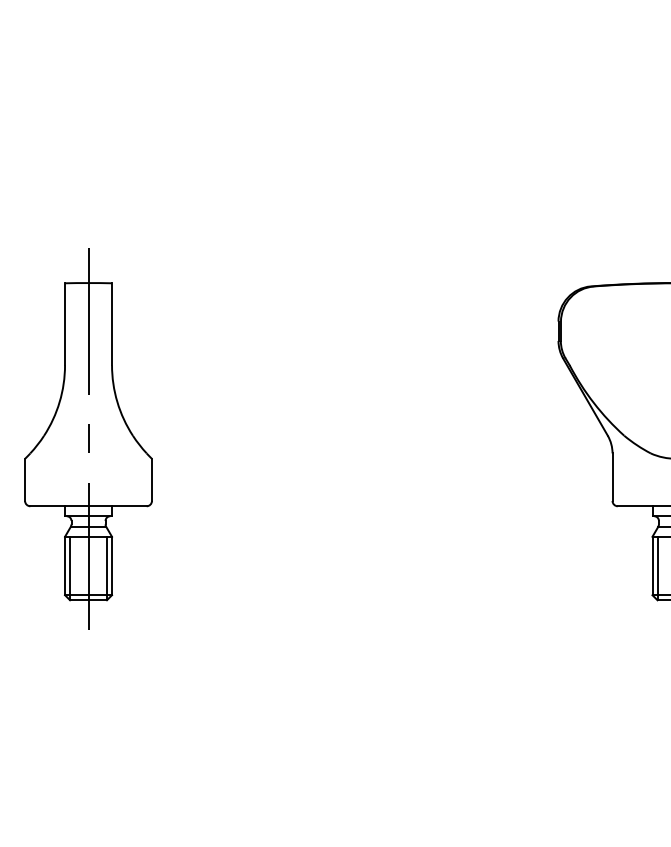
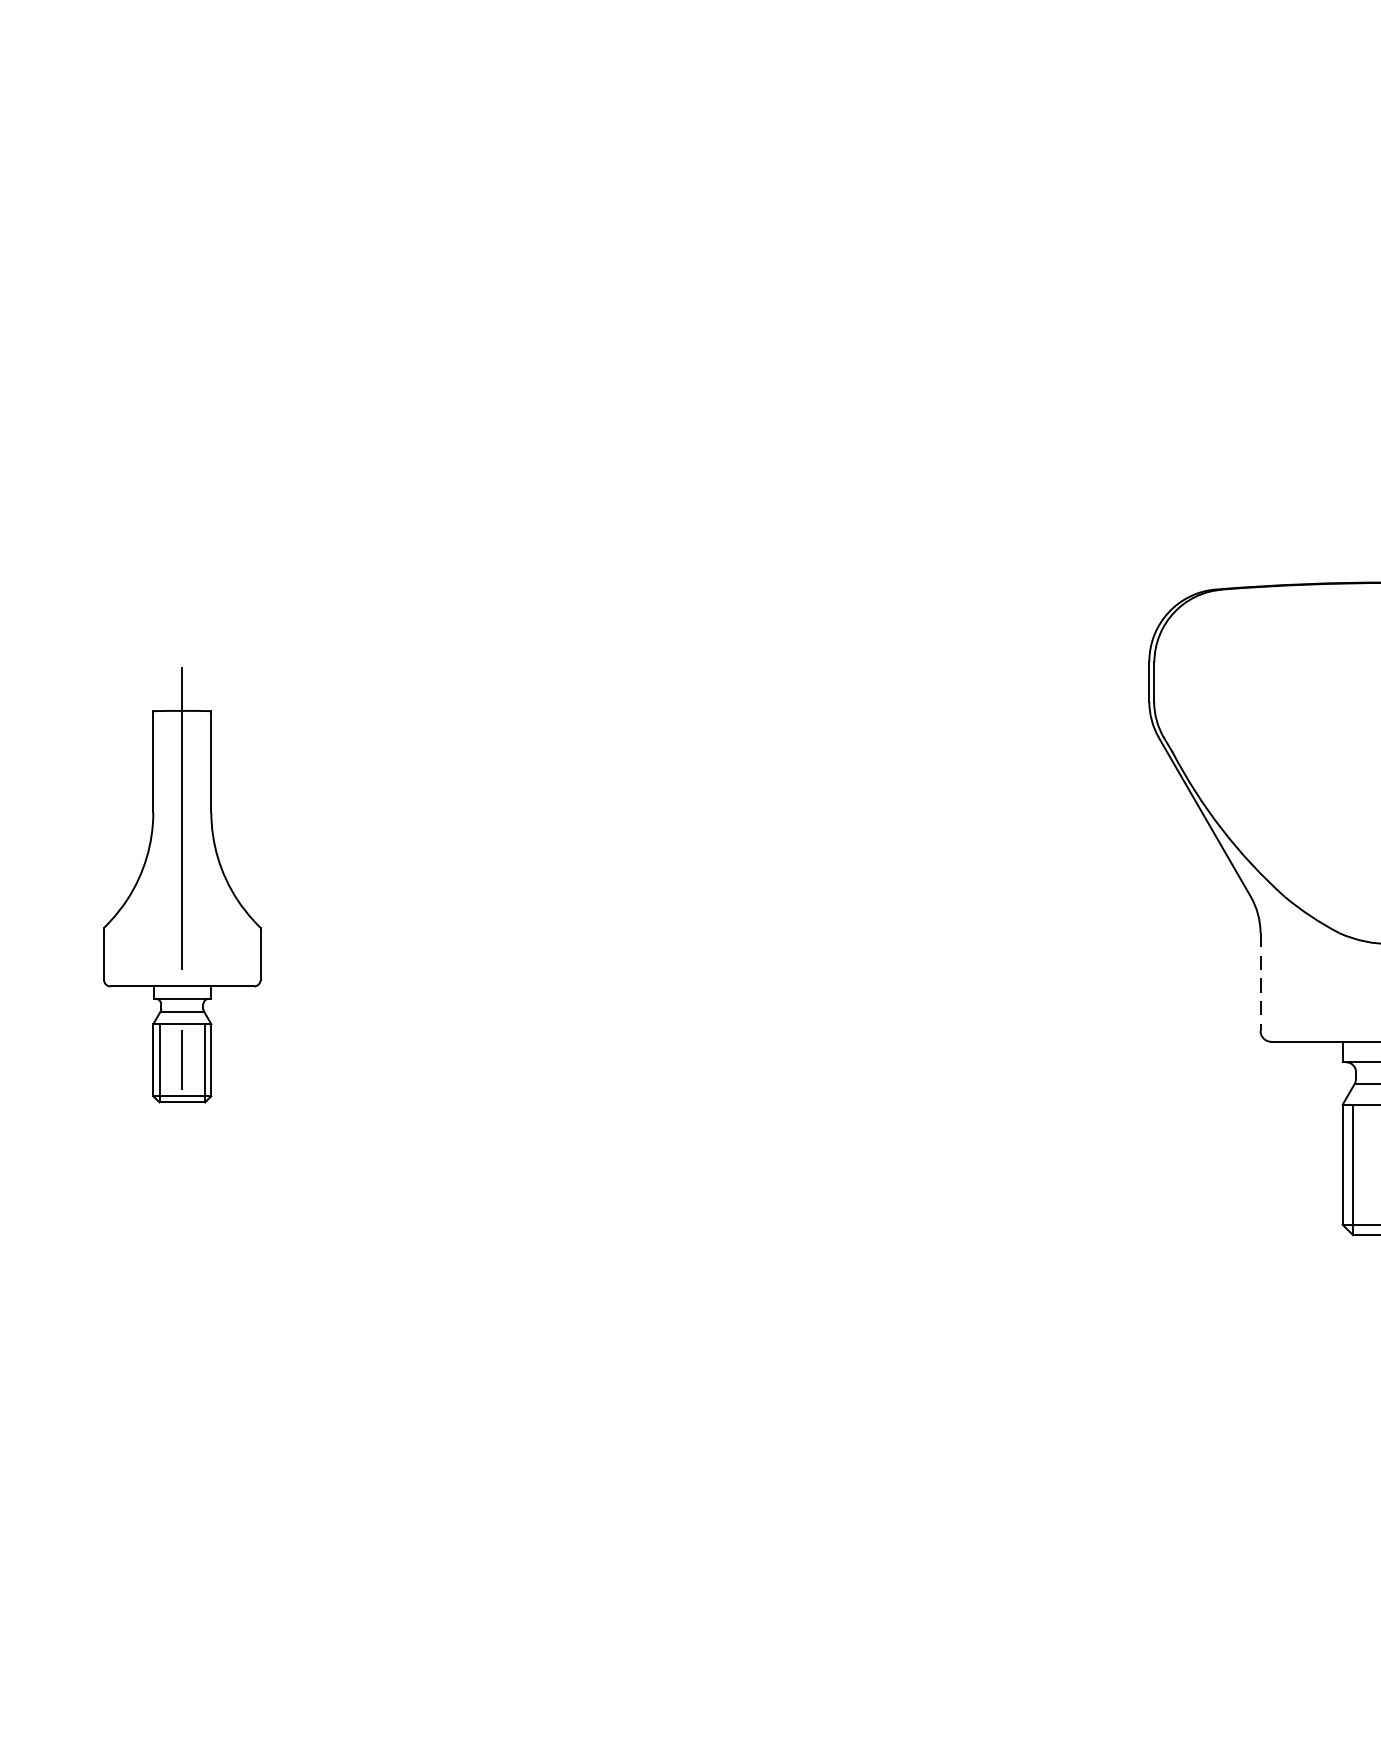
part: (88, 438) -> (182, 902), size x0.6
line: (612, 477) -> (1260, 982), solid -> dashed

